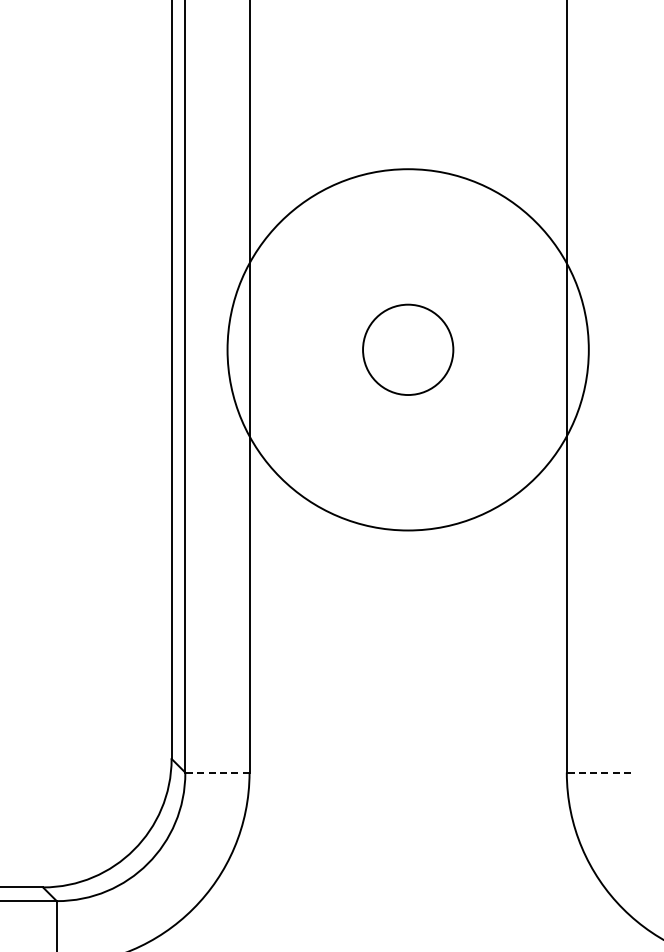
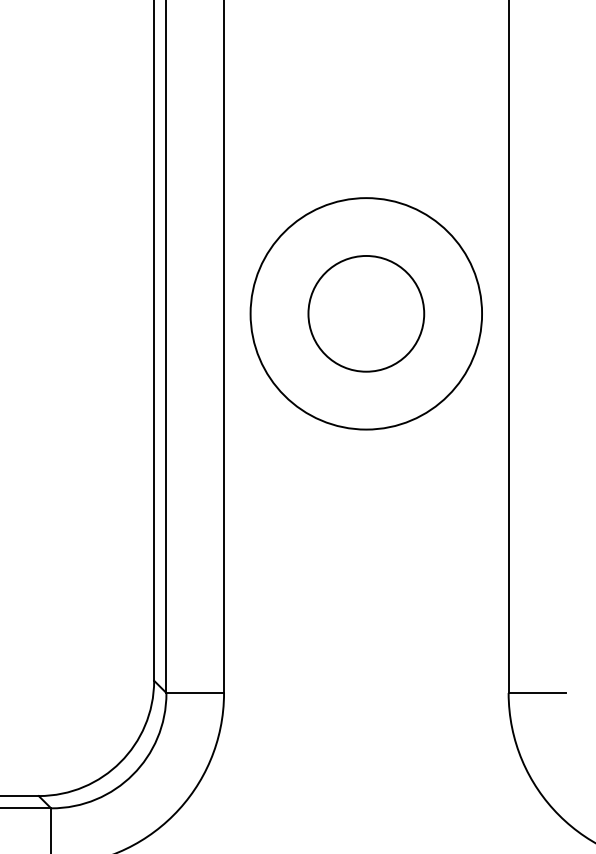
circle: (407, 349) -> (365, 313), size x1.43
circle: (408, 349) -> (366, 313), size x0.71
line: (216, 772) -> (194, 692), dashed -> solid
line: (598, 772) -> (537, 692), dashed -> solid

